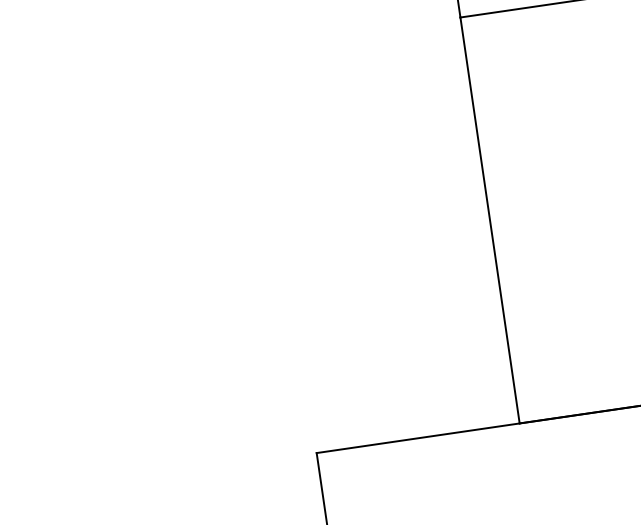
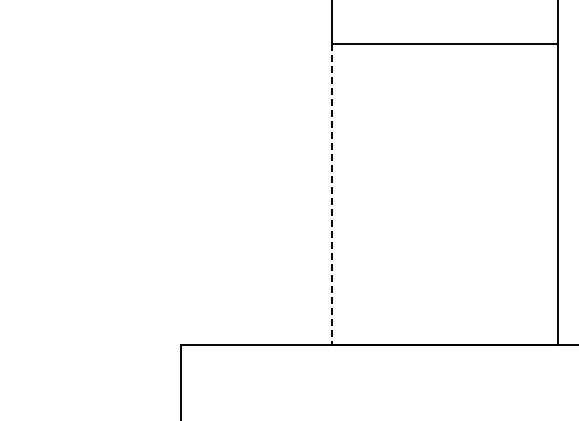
line: (489, 220) -> (331, 194), solid -> dashed

